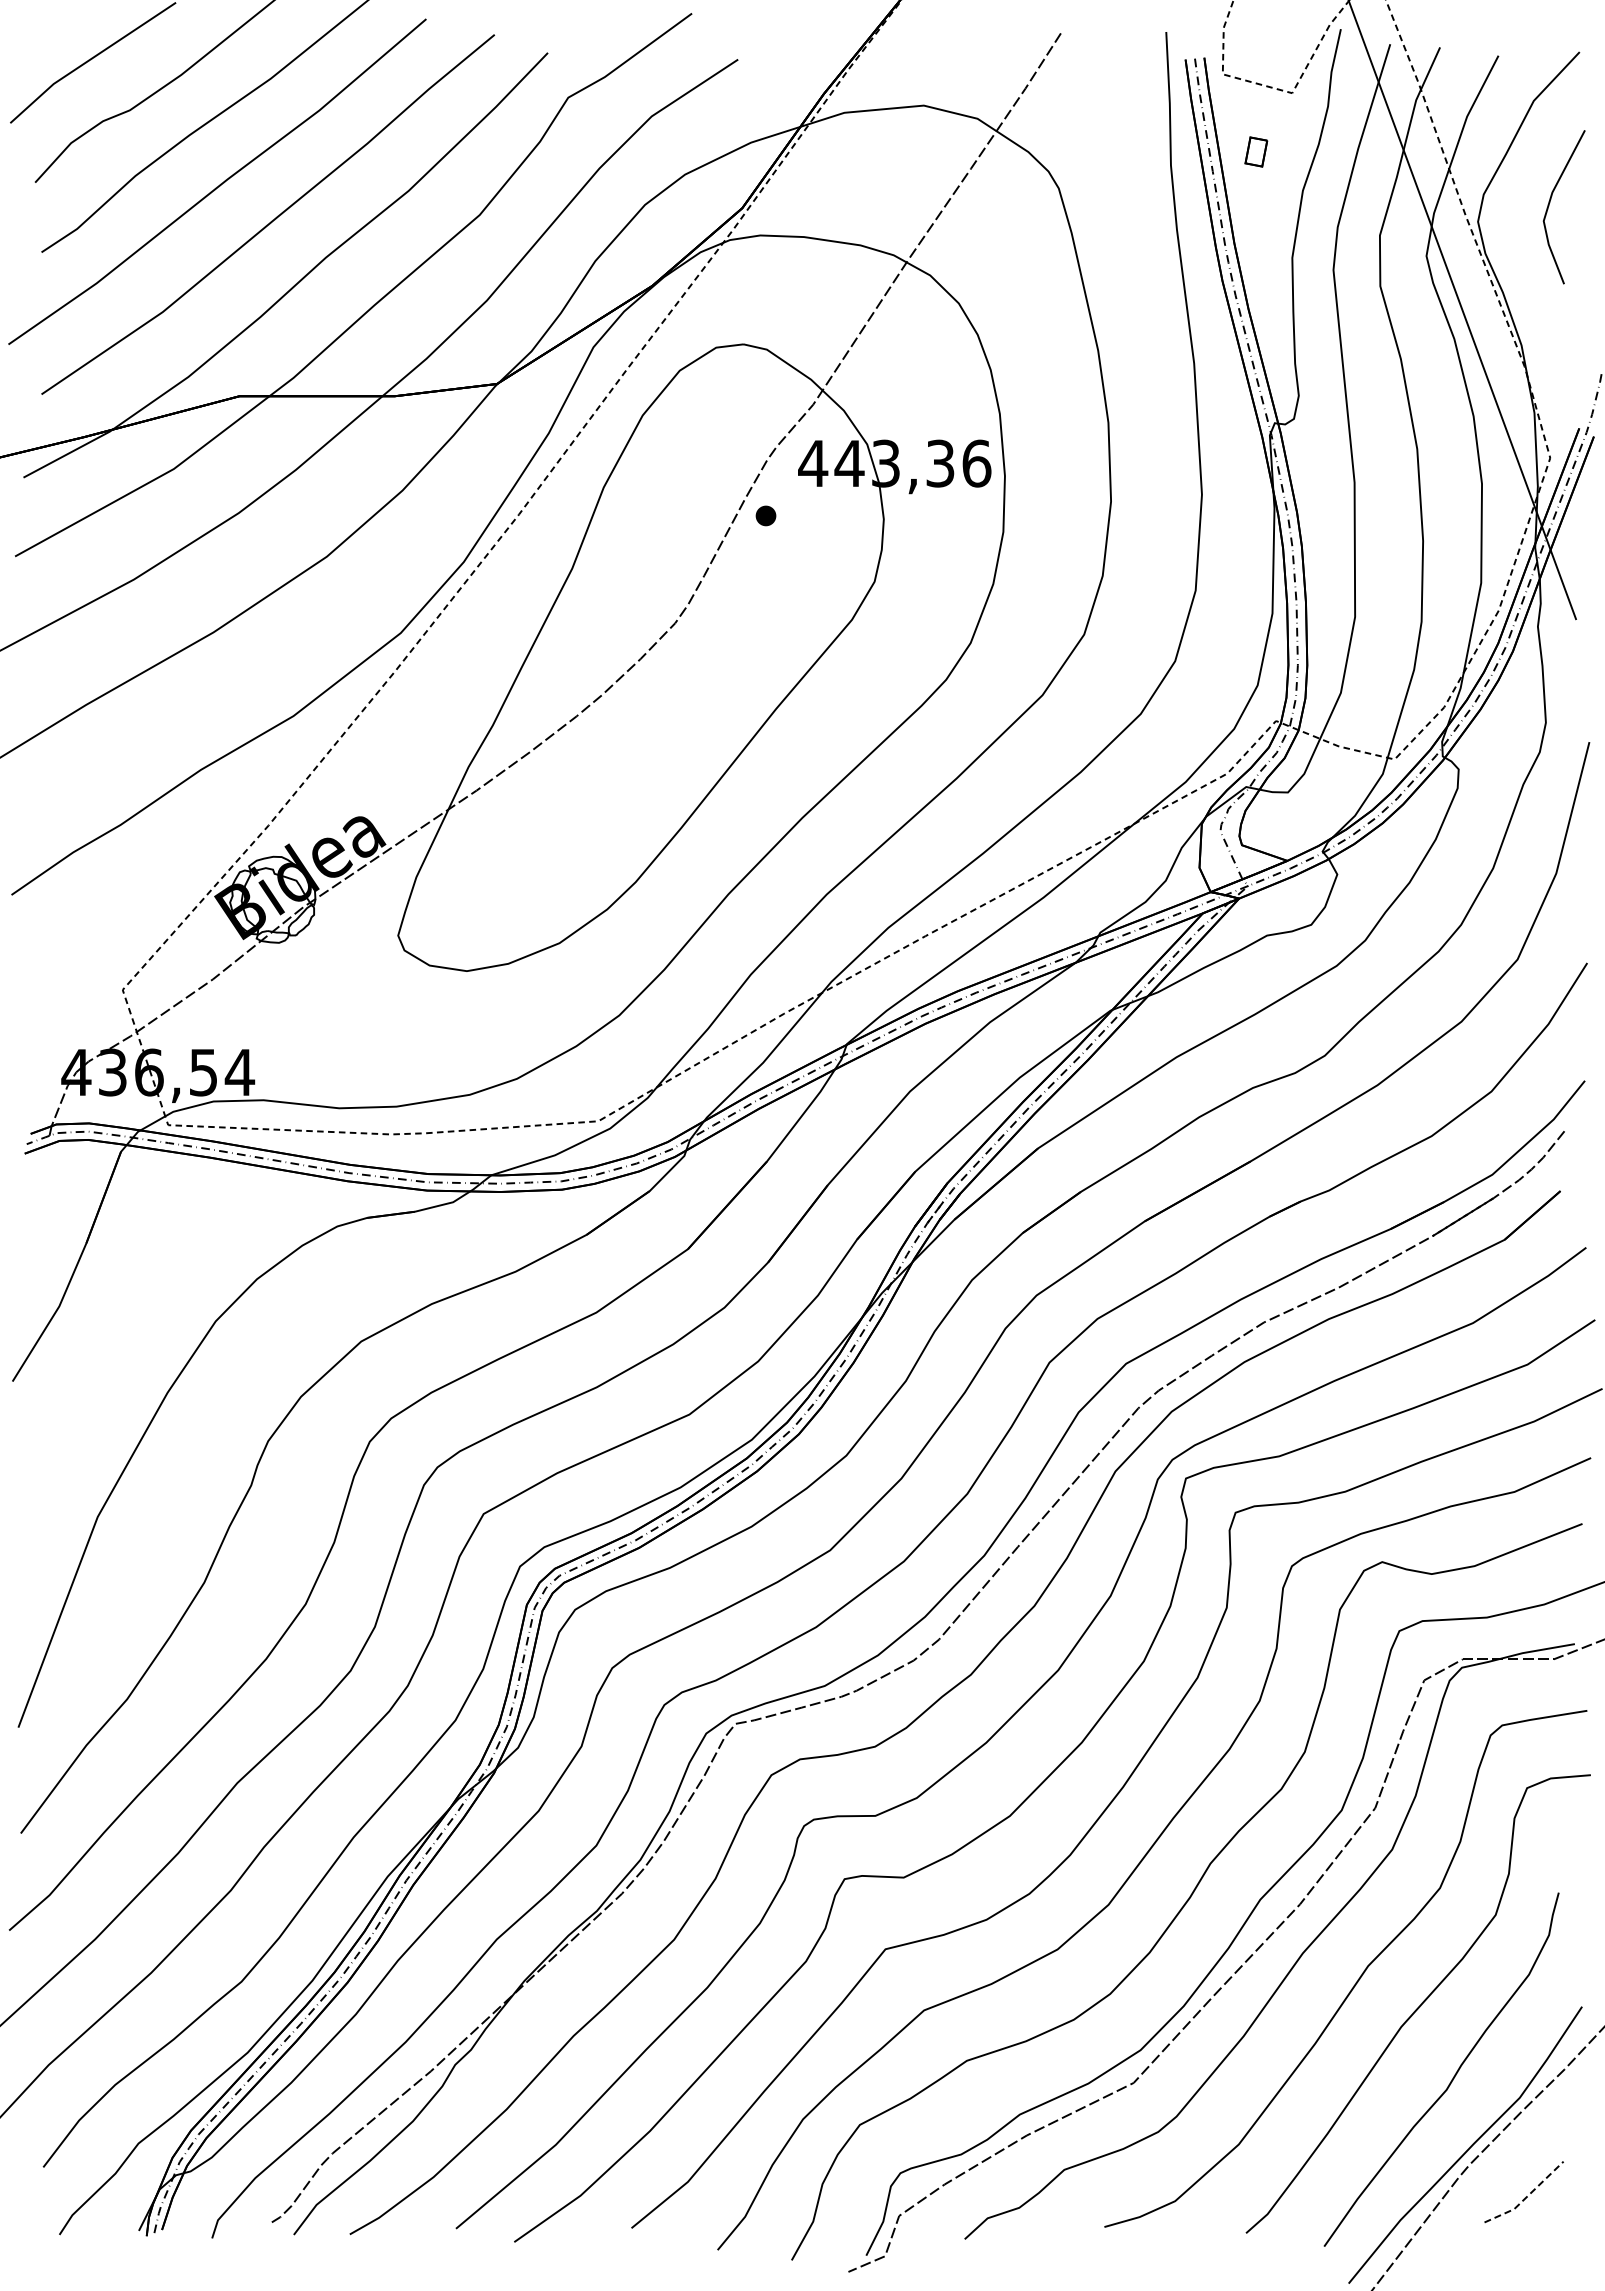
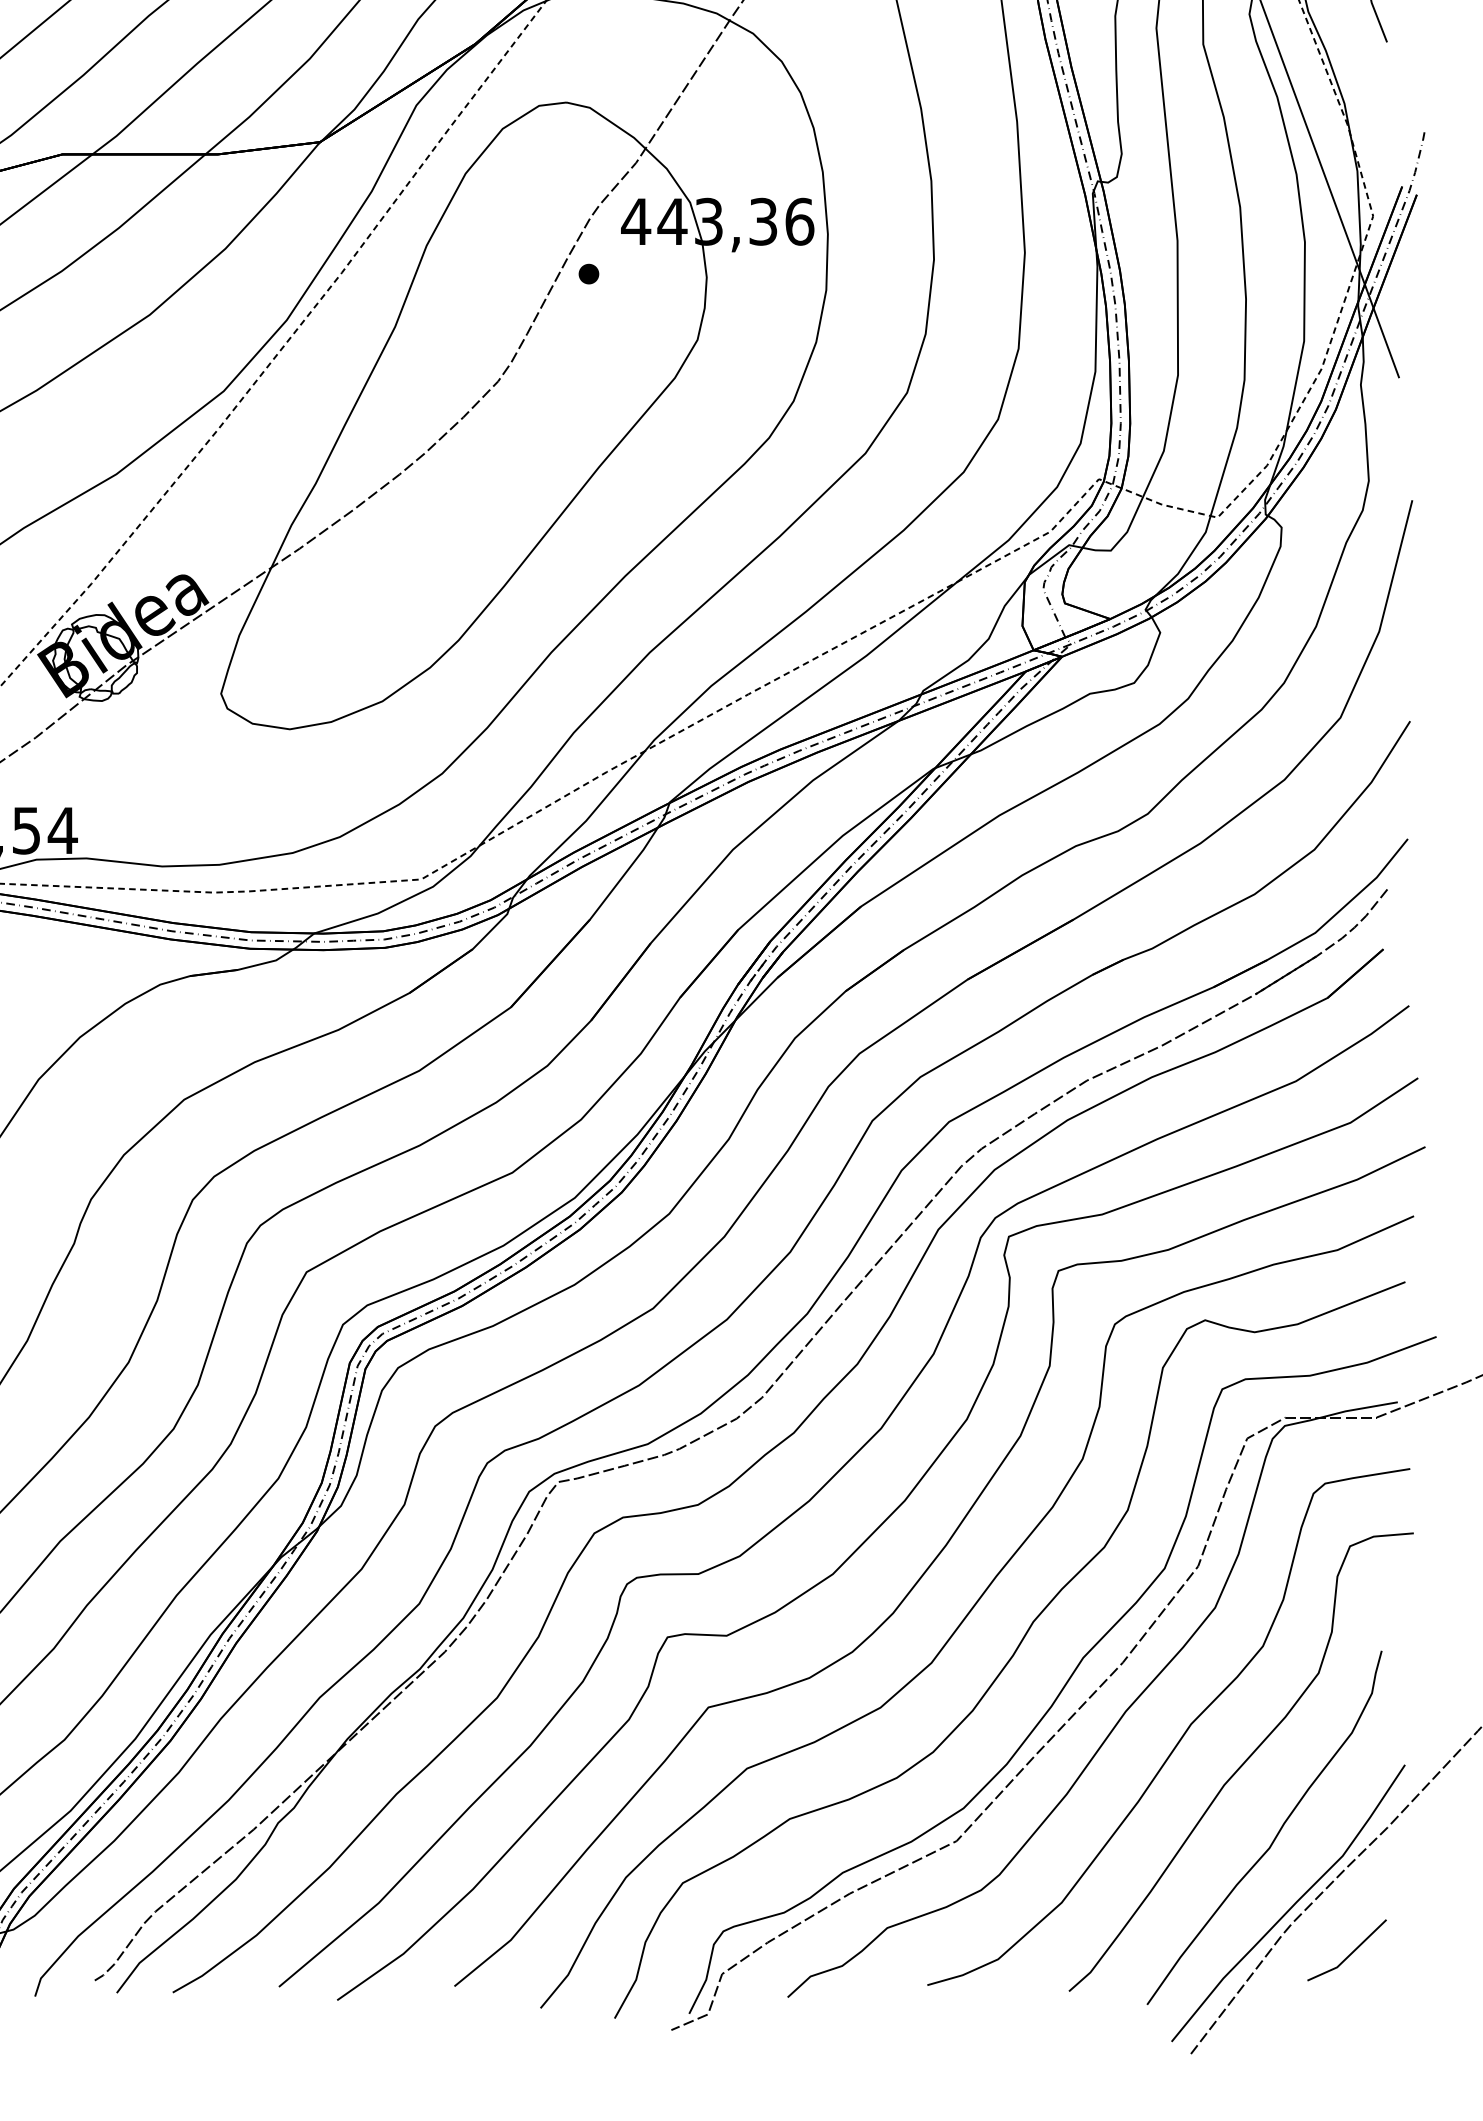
line: (1527, 2196) -> (1350, 1954), dashed -> solid

